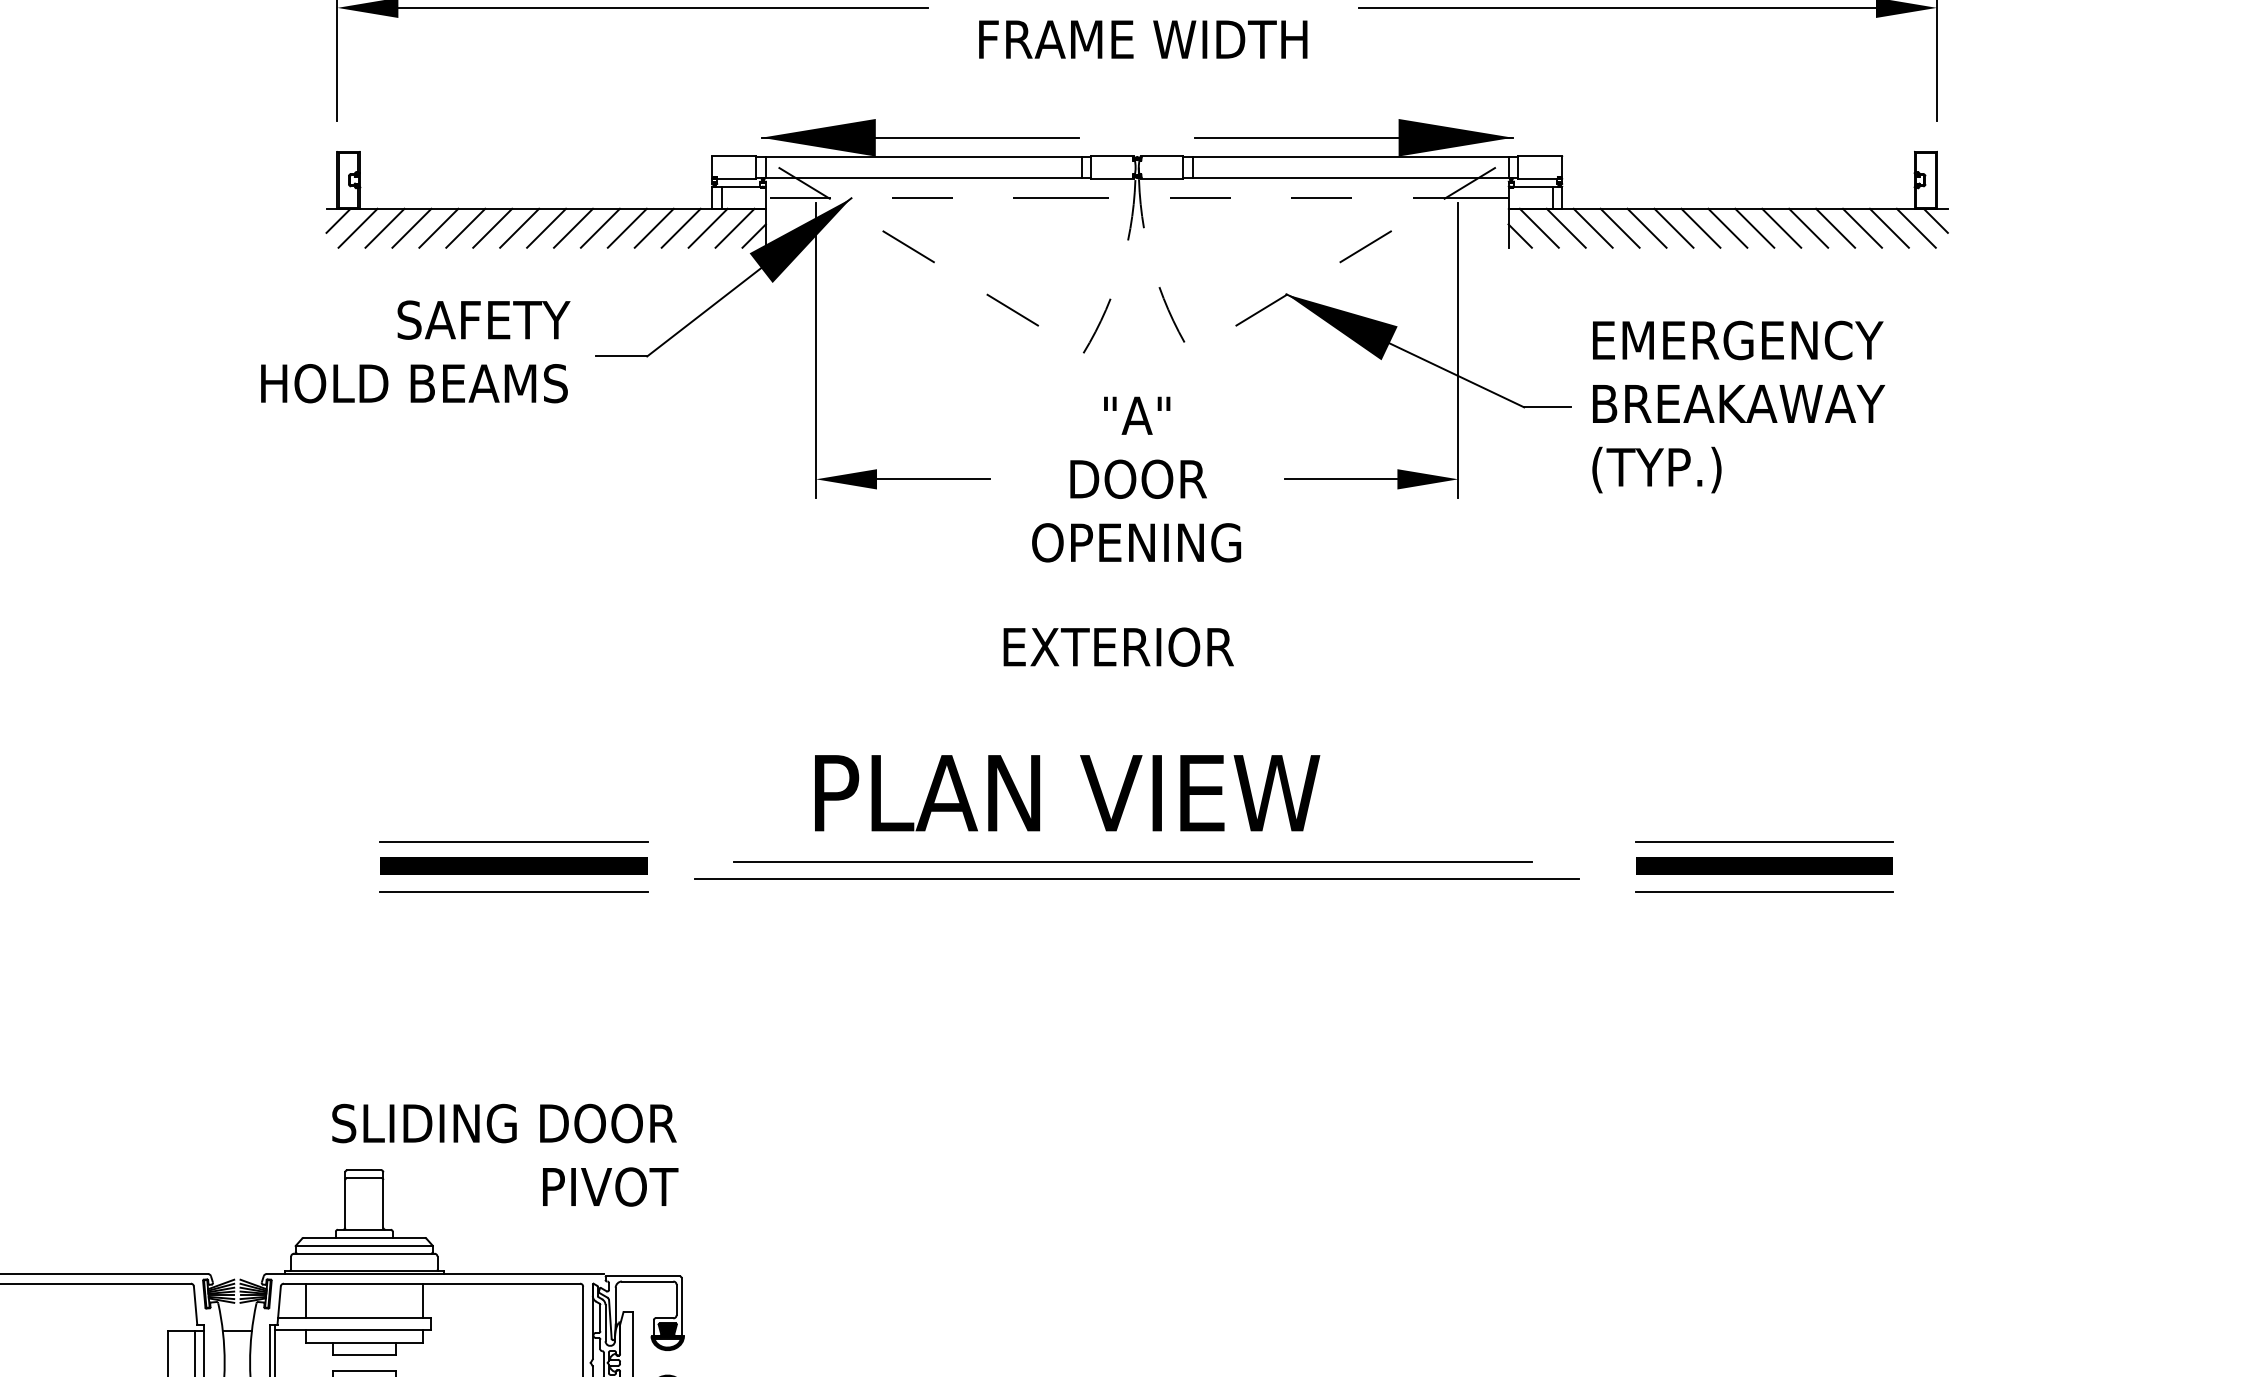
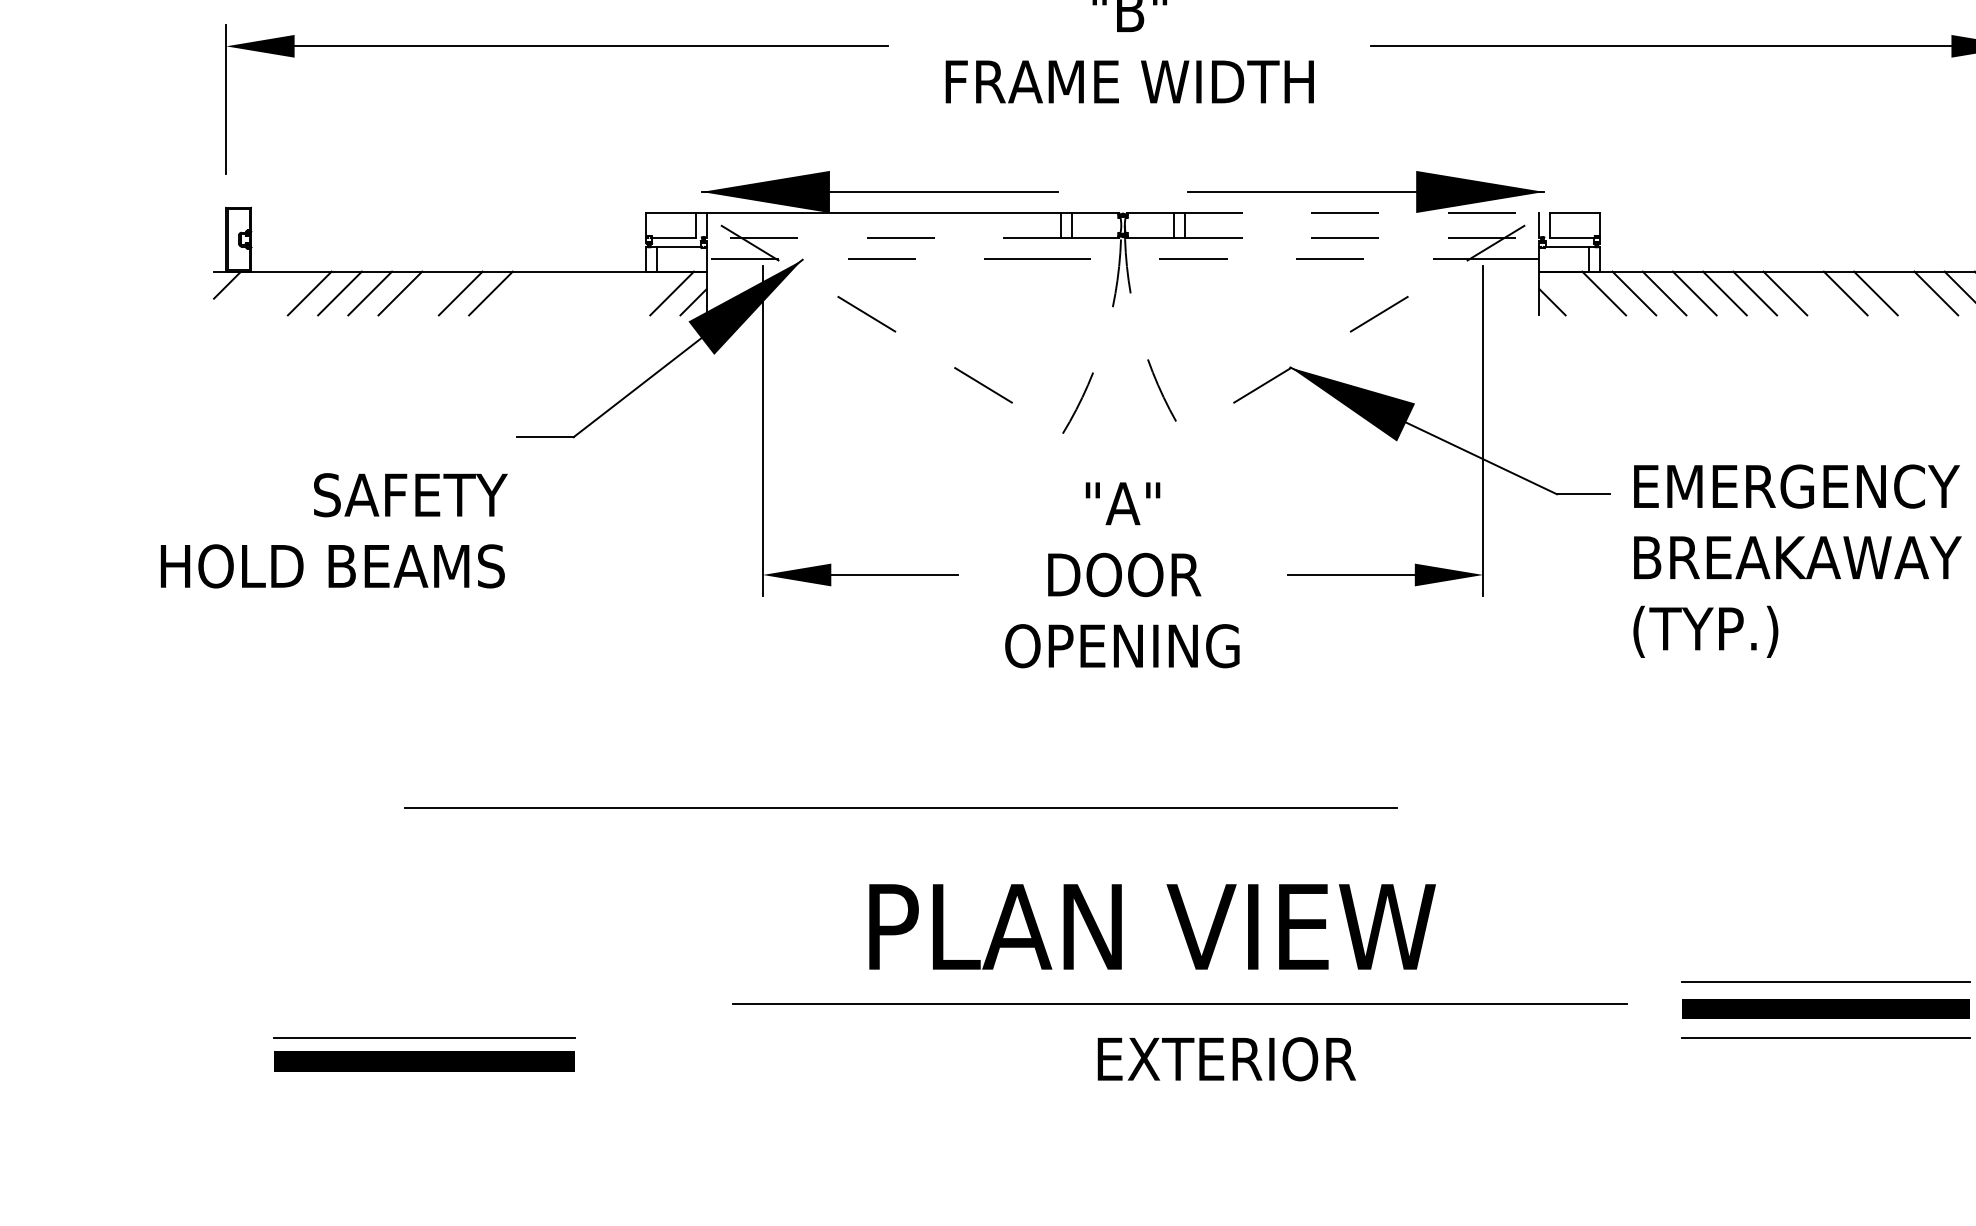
line: (1350, 156) -> (1362, 212), solid -> dashed
line: (923, 178) -> (883, 237), solid -> dashed
line: (1350, 178) -> (1362, 237), solid -> dashed
line: (357, 227) -> (248, 292), removed
line: (384, 227) -> (279, 292), removed
line: (519, 227) -> (430, 292), removed
line: (599, 227) -> (520, 292), removed
line: (626, 227) -> (550, 292), removed
line: (653, 227) -> (580, 292), removed
line: (680, 227) -> (610, 292), removed
line: (707, 227) -> (641, 292), removed
line: (1538, 227) -> (1573, 292), removed
line: (1754, 227) -> (1815, 292), removed
line: (1835, 227) -> (1906, 292), removed
text: (415, 351) -> (333, 530), moved
text: (1738, 406) -> (1797, 560), moved
text: (1118, 646) -> (1226, 1058), moved
text: (1067, 793) -> (1152, 927), moved
line: (514, 842) -> (424, 982), removed
line: (1132, 861) -> (1179, 1003), moved
line: (513, 865) -> (423, 1060), moved
line: (1136, 878) -> (900, 808), moved

